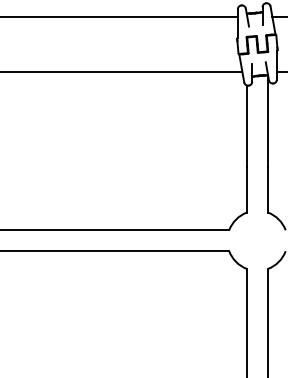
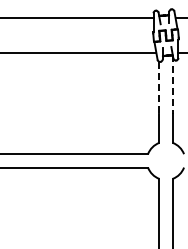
line: (267, 122) -> (172, 85), solid -> dashed
line: (247, 127) -> (159, 88), solid -> dashed

